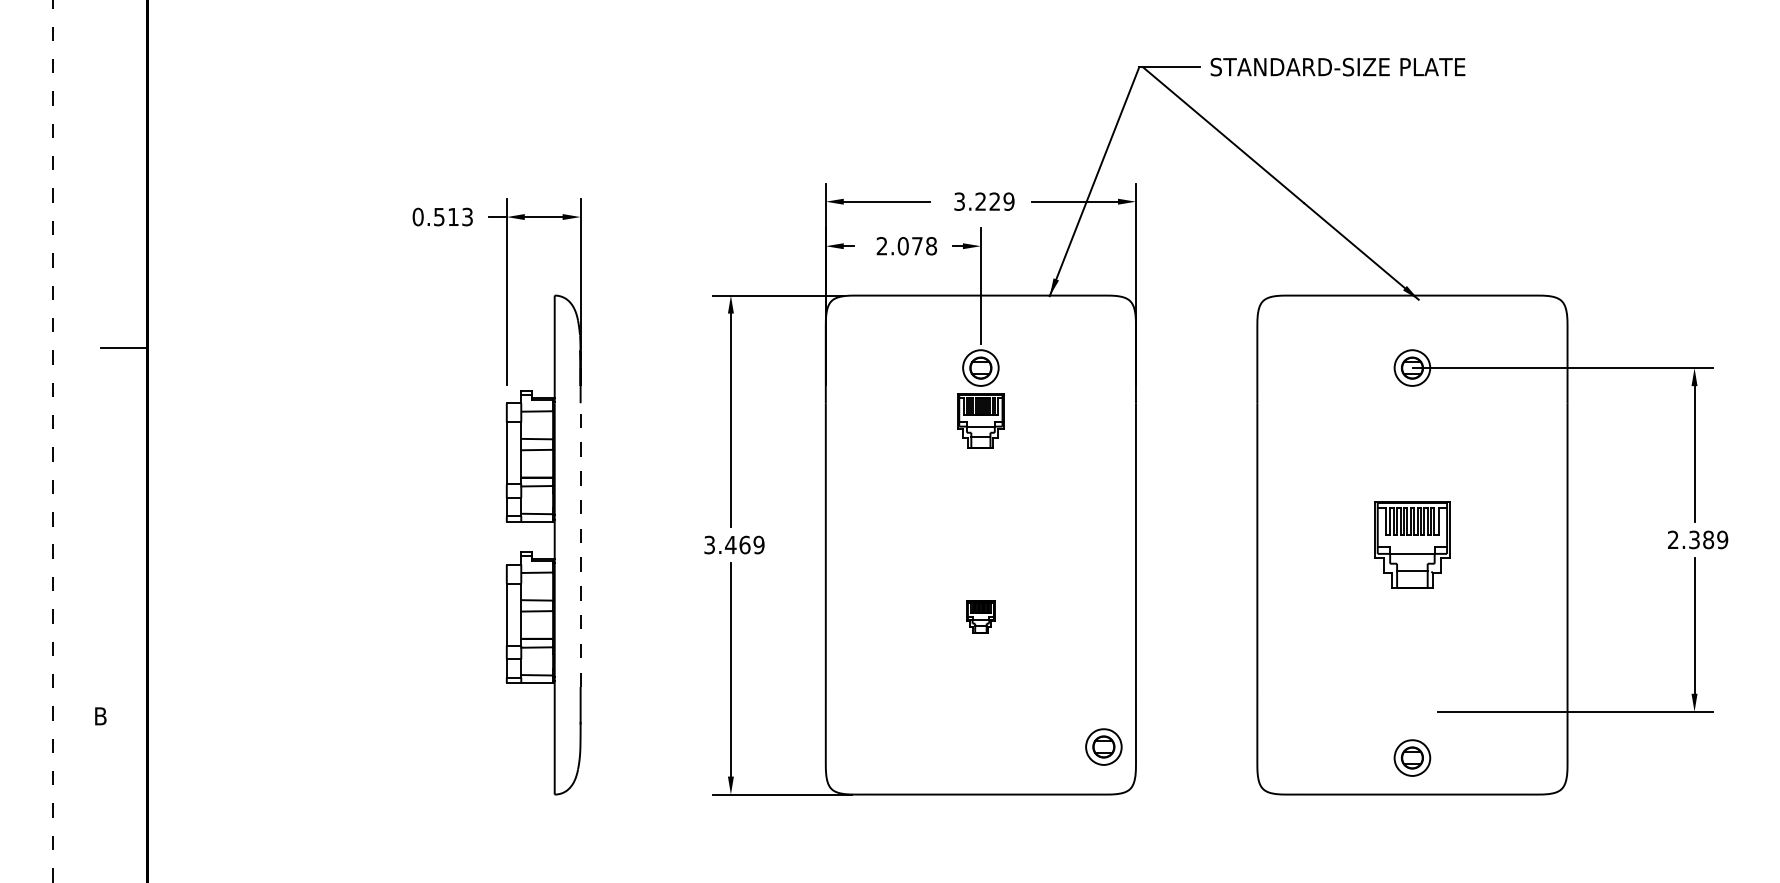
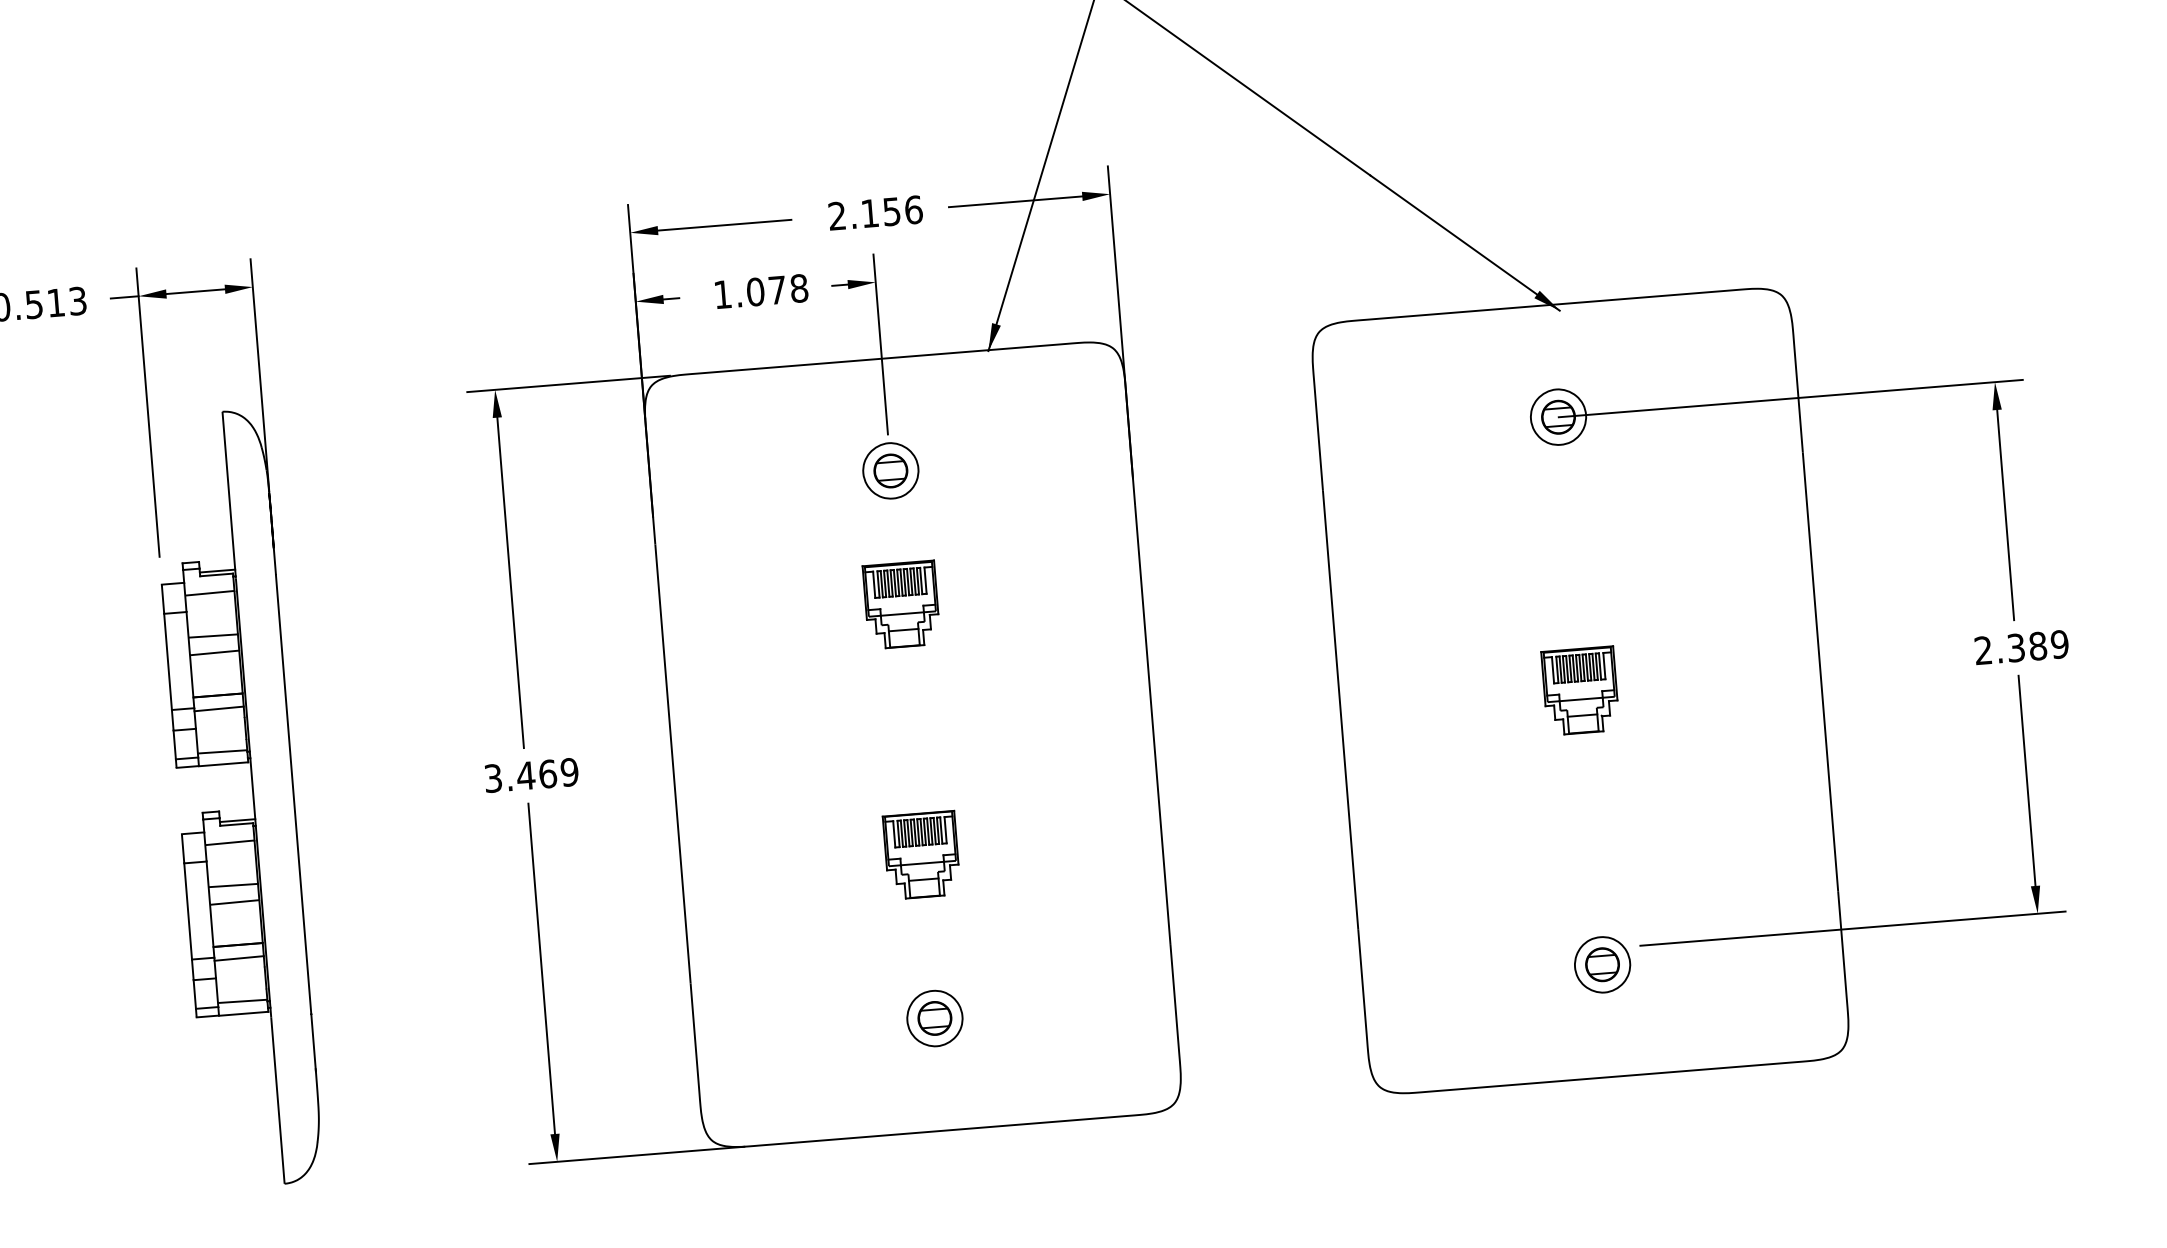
text: (984, 201) -> (875, 212), 3.229 -> 2.156
text: (881, 246) -> (721, 295), 2.078 -> 1.078
part: (980, 420) -> (901, 604), moved
part: (1412, 544) -> (1580, 690), size x0.62
line: (580, 545) -> (293, 795), dashed -> solid
part: (980, 616) -> (921, 855), size x1.67
part: (1103, 746) -> (934, 1017), moved
part: (1412, 757) -> (1602, 963), moved

